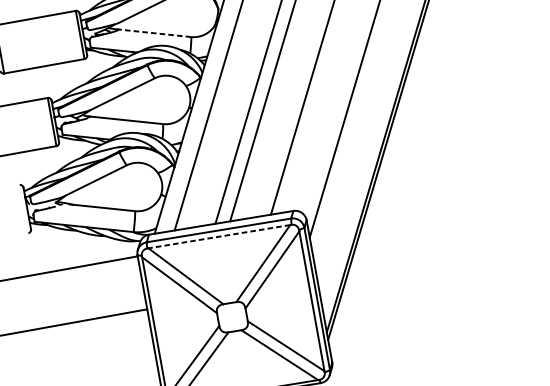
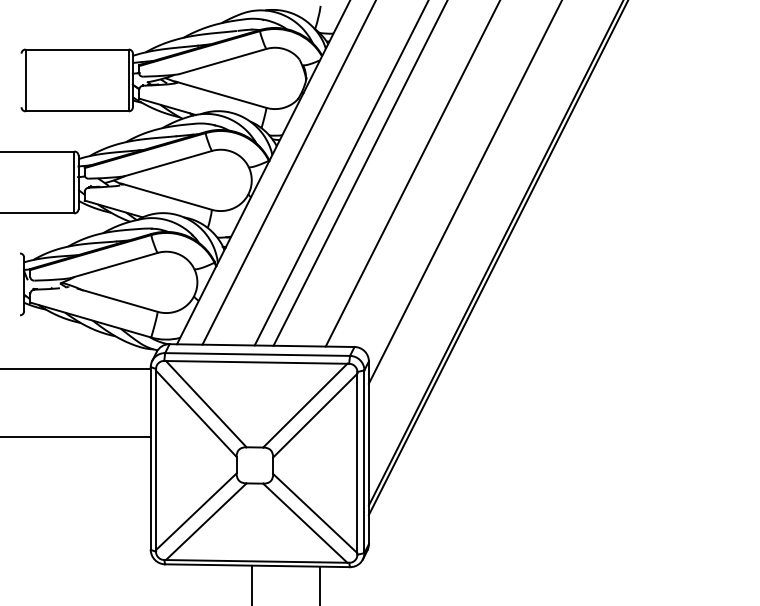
line: (154, 32) -> (221, 94), dashed -> solid
line: (219, 236) -> (256, 362), dashed -> solid

